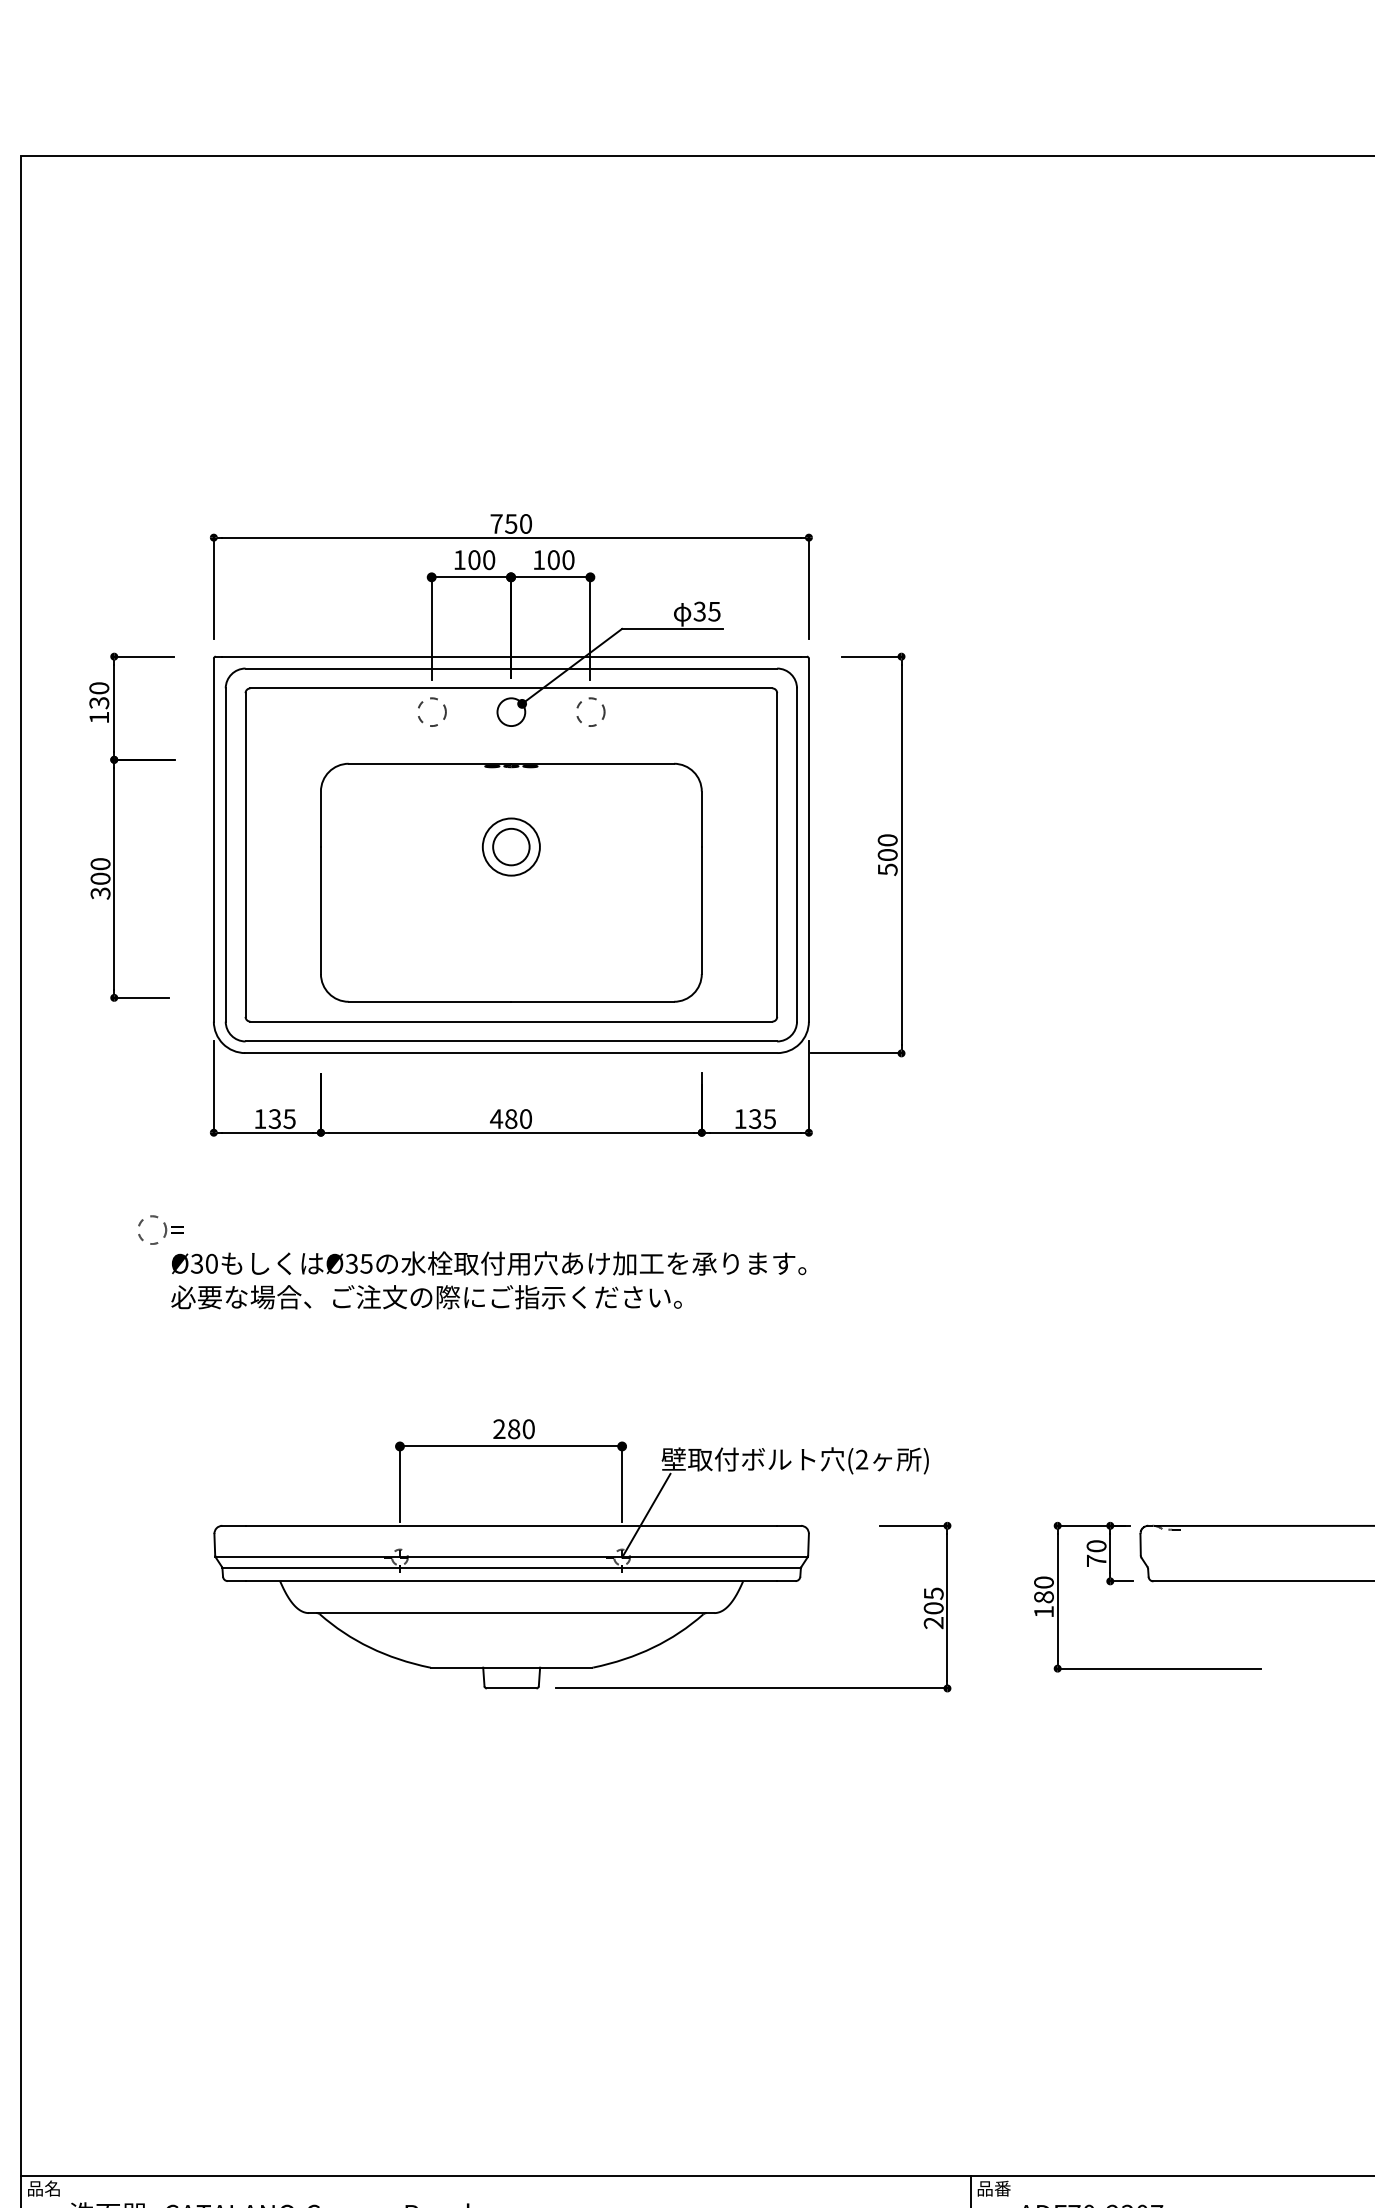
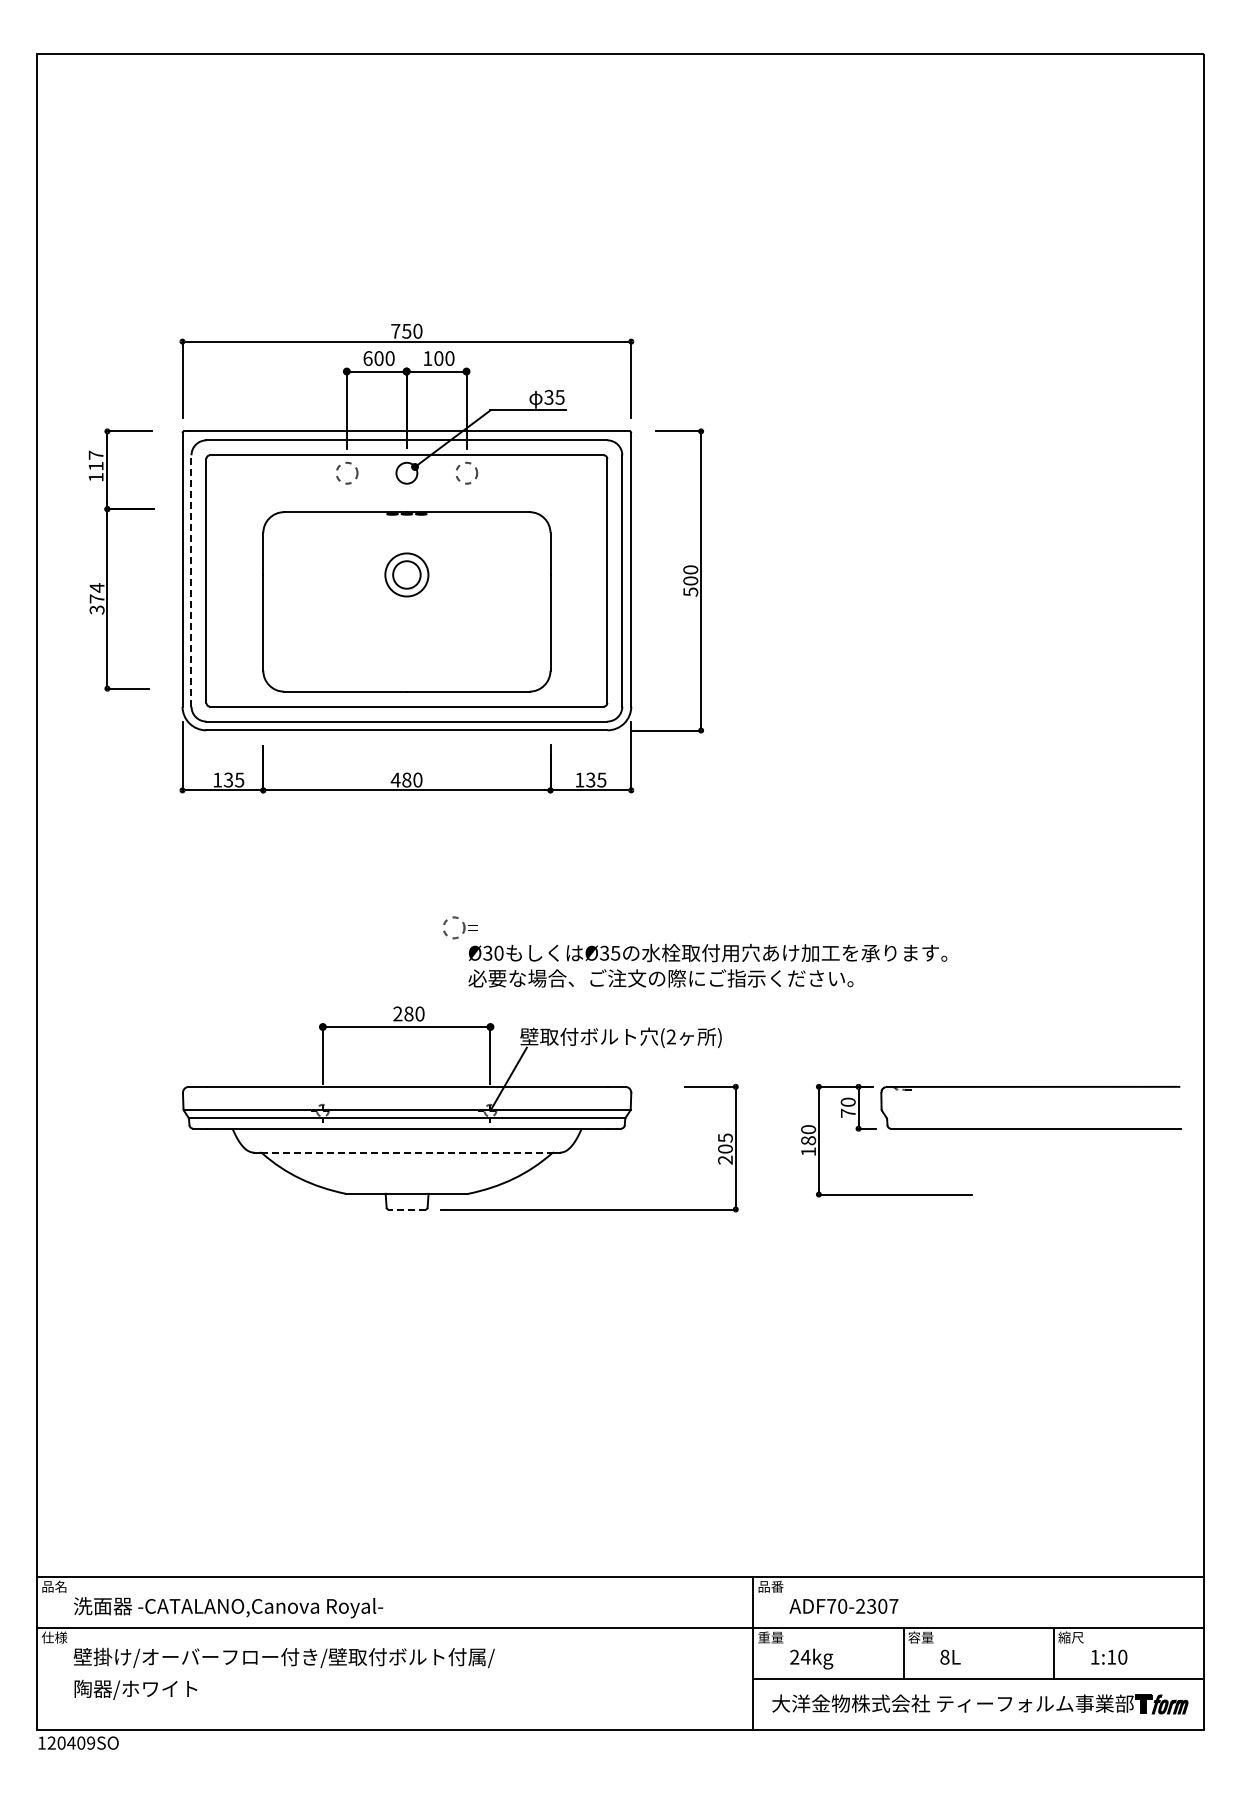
text: (459, 560) -> (367, 358), 100 -> 600
text: (98, 695) -> (95, 460), 130 -> 117
line: (225, 854) -> (191, 580), solid -> dashed
text: (99, 871) -> (96, 593), 300 -> 374
part: (472, 1261) -> (695, 951), moved
line: (512, 1612) -> (407, 1152), solid -> dashed
line: (512, 1688) -> (407, 1209), solid -> dashed

